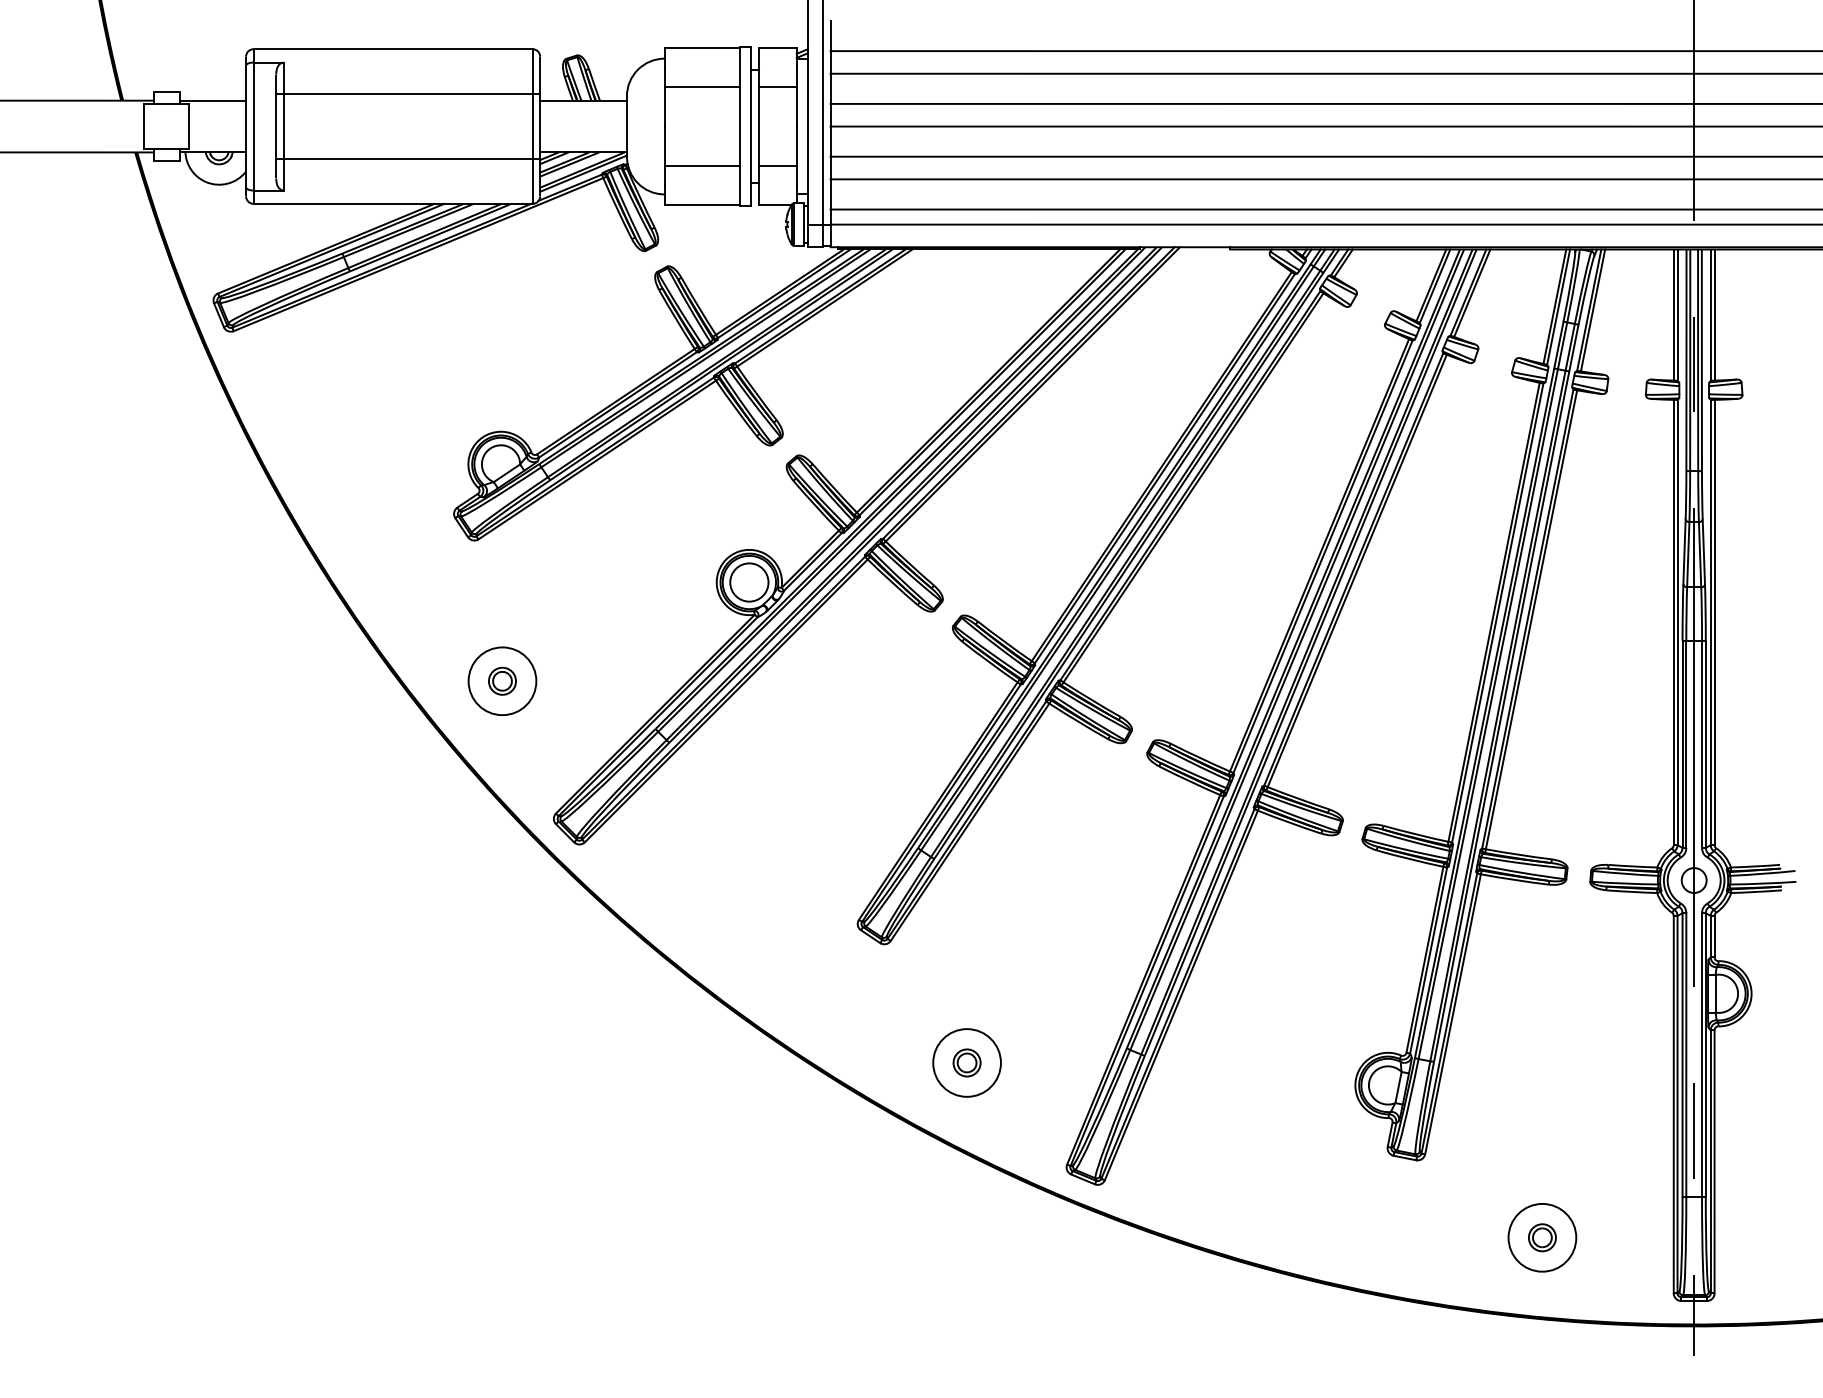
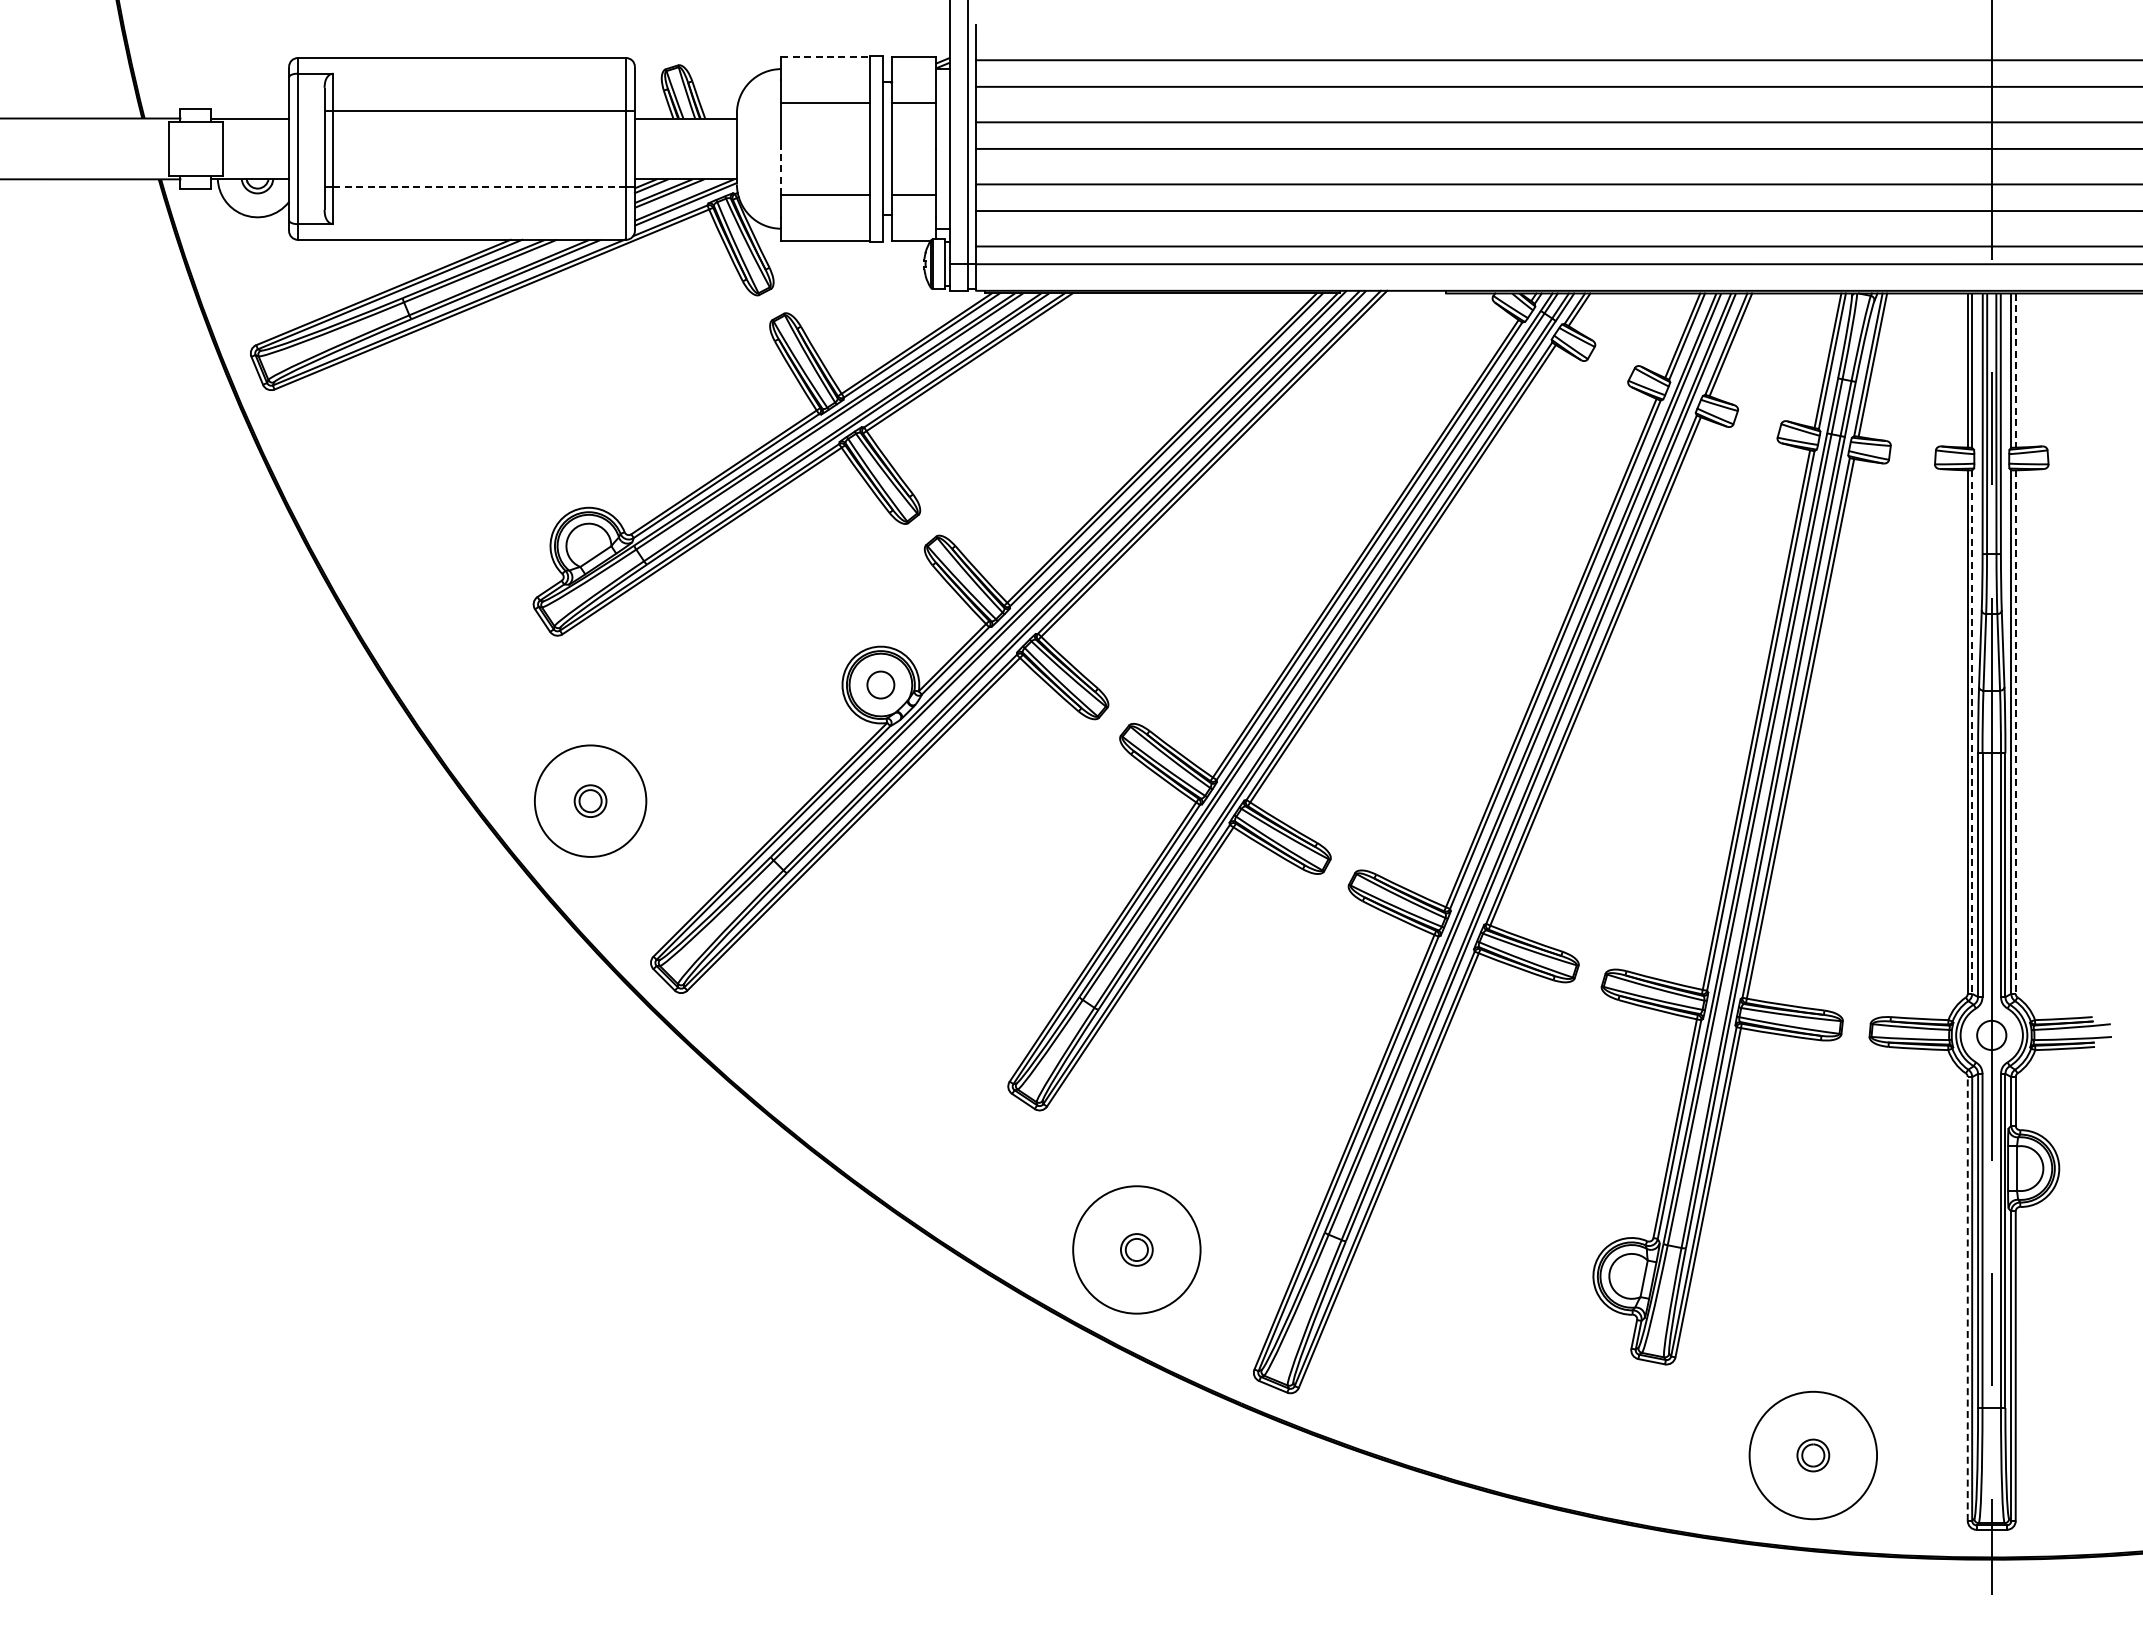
line: (703, 47) -> (826, 56), solid -> dashed
line: (664, 145) -> (781, 171), solid -> dashed
line: (408, 158) -> (480, 186), solid -> dashed
line: (1714, 315) -> (2015, 371), solid -> dashed
circle: (749, 582) -> (880, 684), size x0.6
line: (1677, 622) -> (1972, 732), solid -> dashed
line: (1714, 622) -> (2015, 732), solid -> dashed
circle: (502, 681) -> (590, 801), size x1.4
circle: (966, 1062) -> (1136, 1249), size x1.6
line: (1673, 1105) -> (1967, 1299), solid -> dashed
circle: (1542, 1237) -> (1813, 1455), size x1.6

